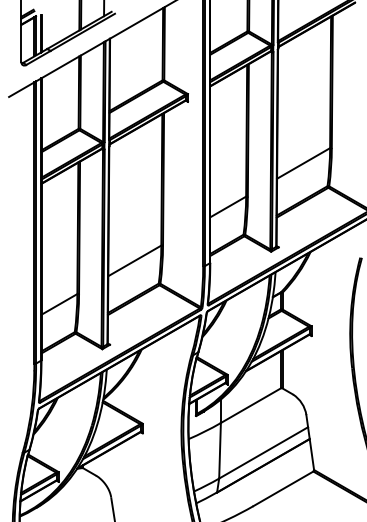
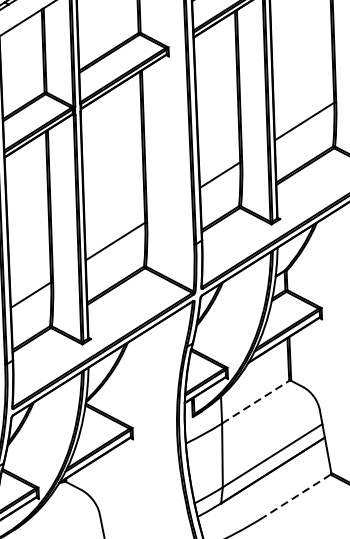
line: (250, 405) -> (255, 401), solid -> dashed
line: (283, 488) -> (297, 495), solid -> dashed

